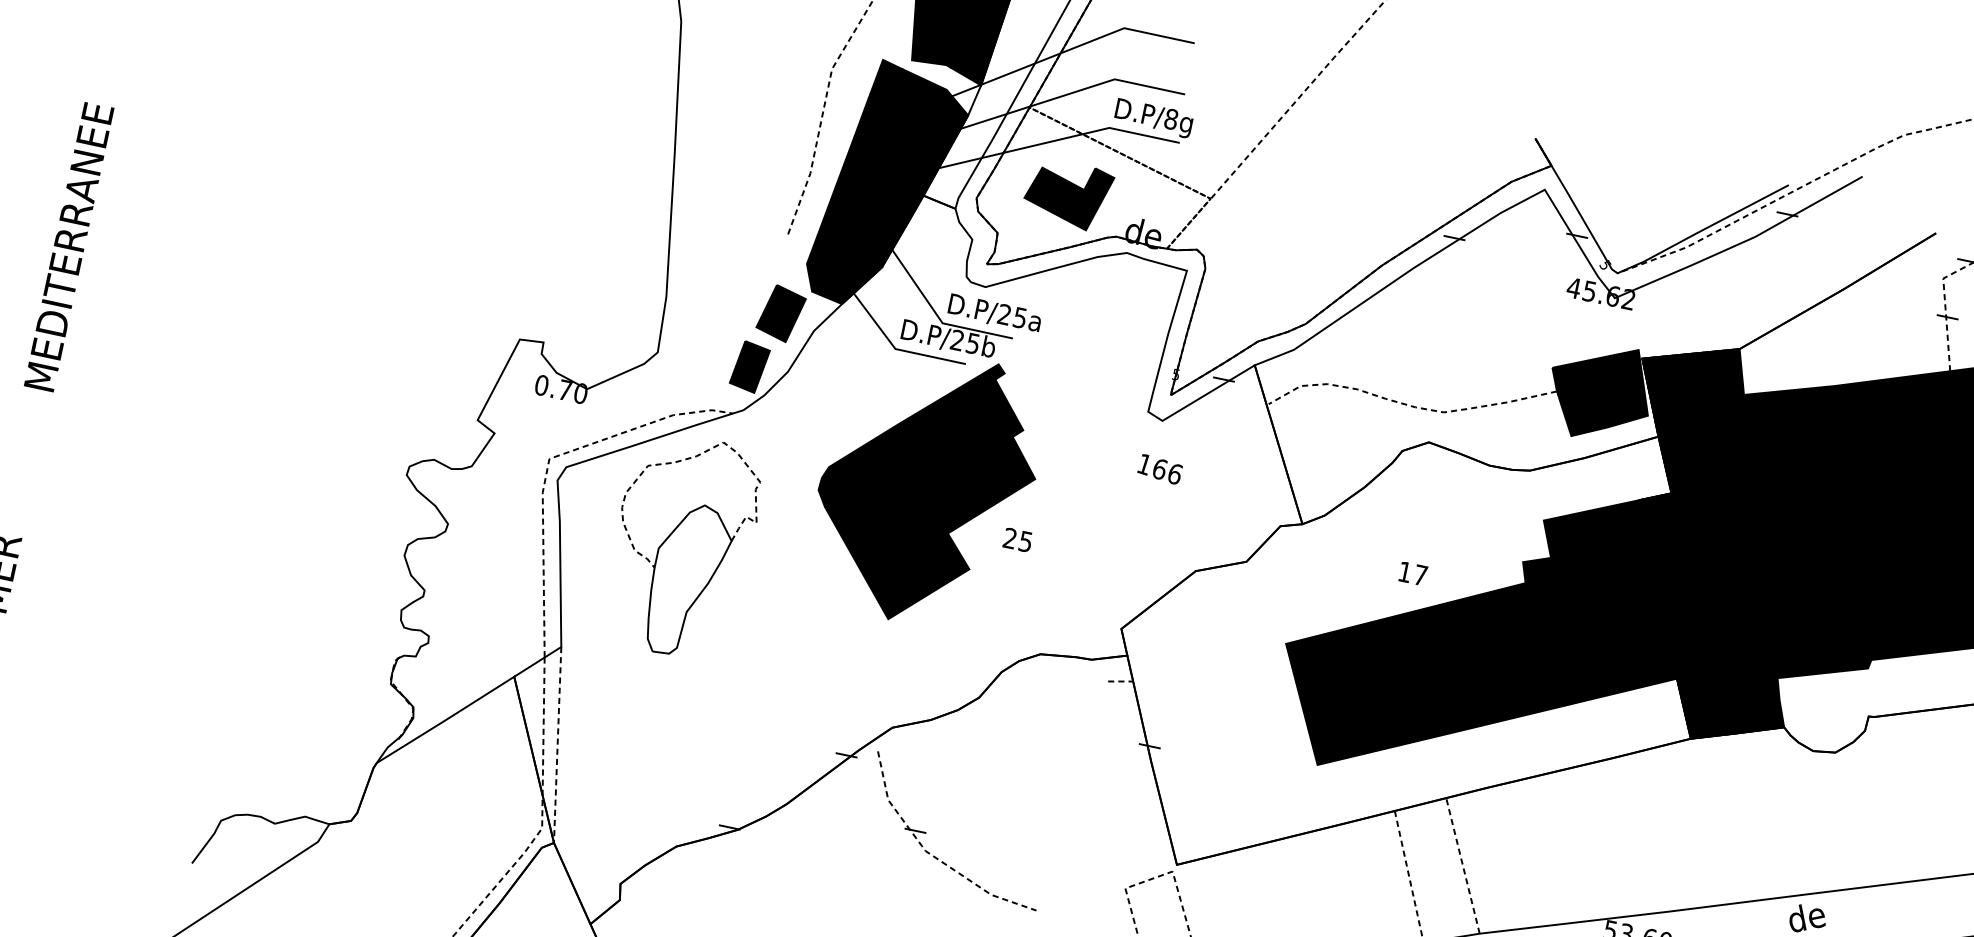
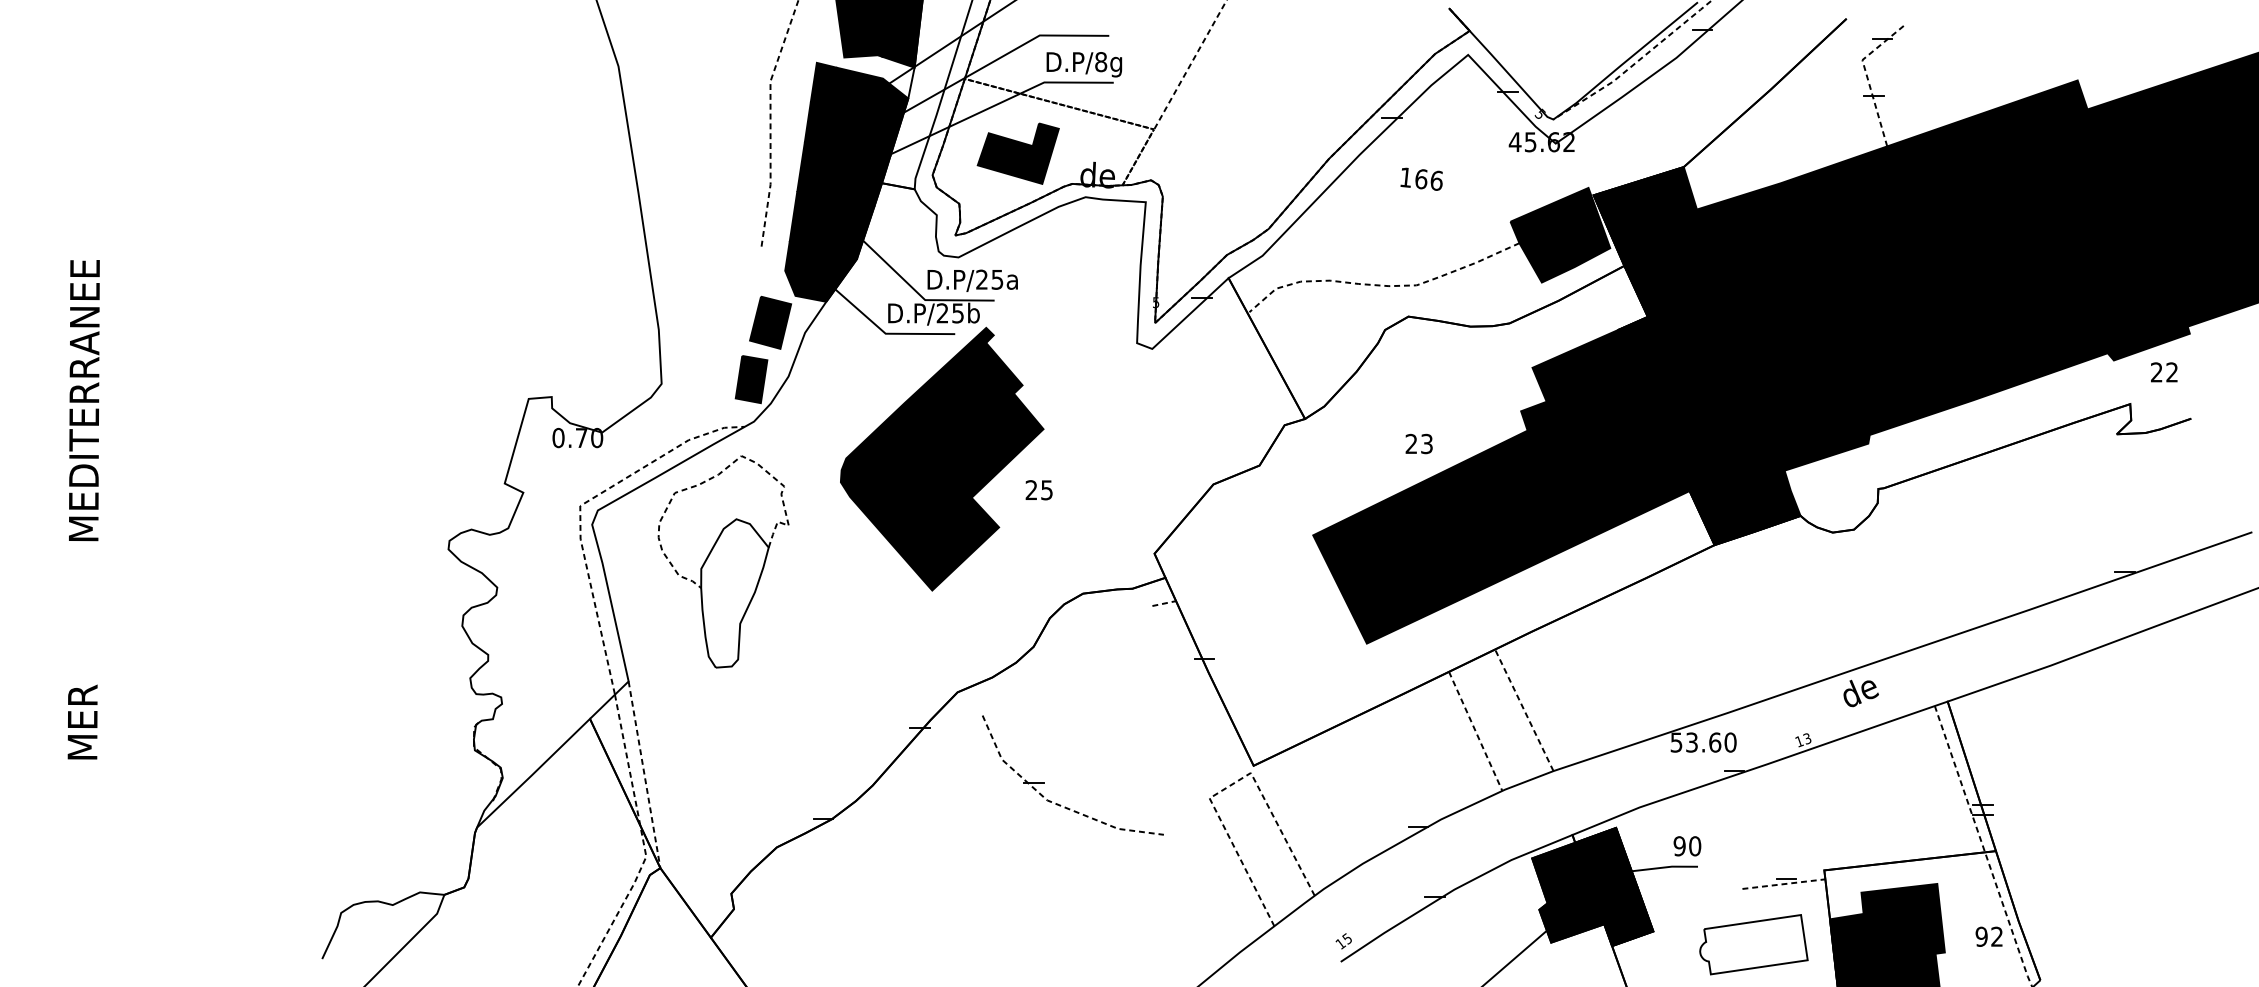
text: (1160, 468) -> (1421, 178), moved
text: (1412, 573) -> (1418, 443), 17 -> 23
part: (926, 832) -> (1044, 782), moved

